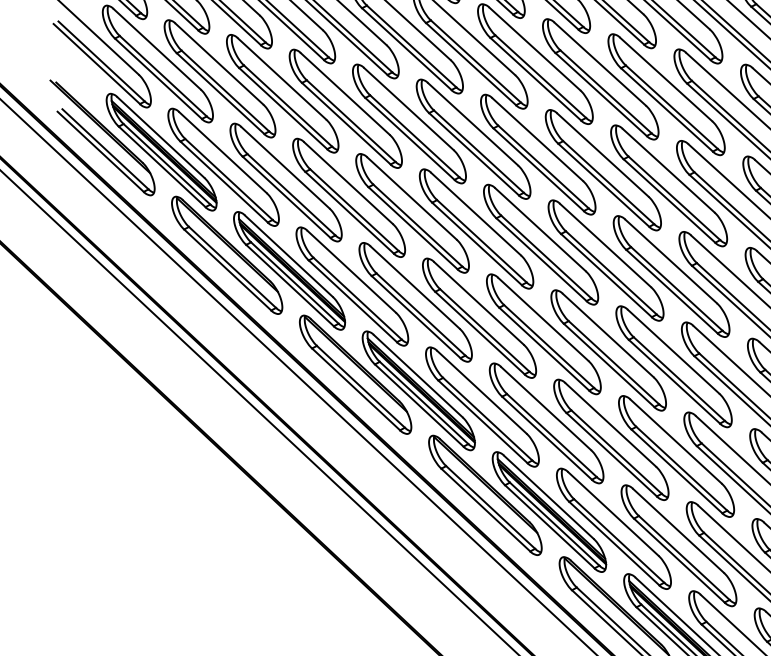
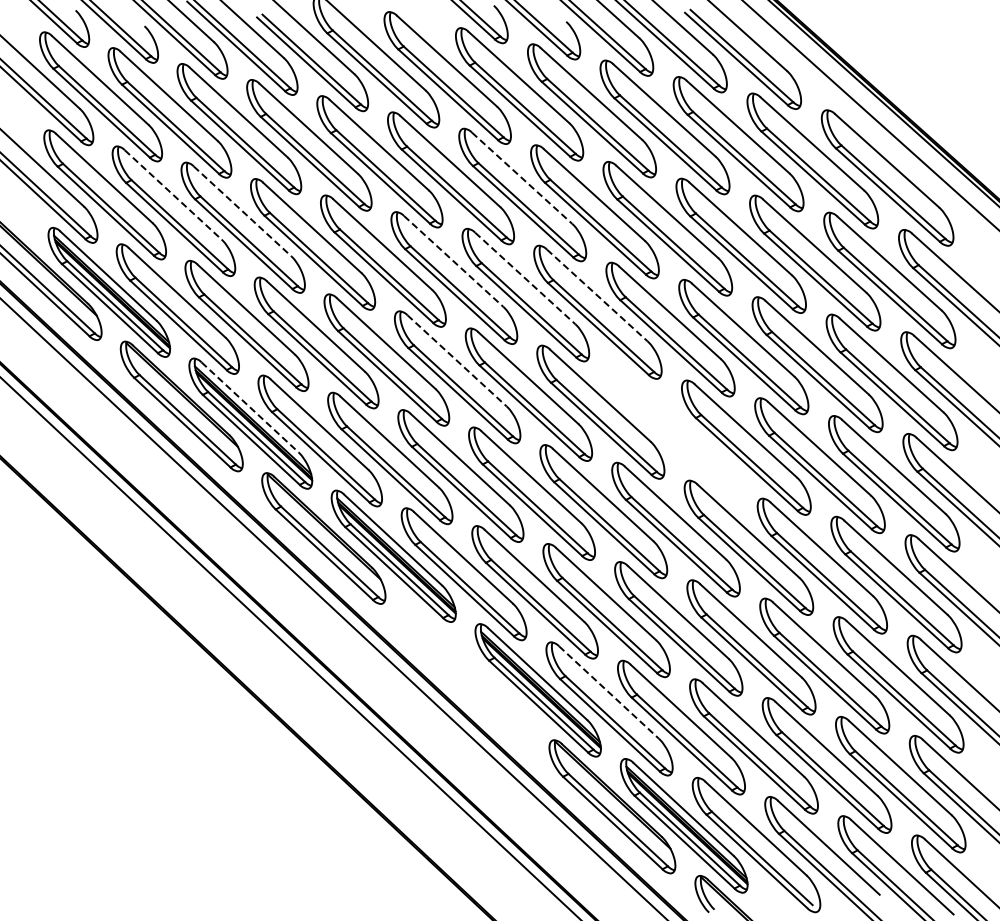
line: (535, 49) -> (522, 178), solid -> dashed
line: (219, 63) -> (173, 194), solid -> dashed
line: (282, 79) -> (242, 211), solid -> dashed
line: (473, 124) -> (454, 261), solid -> dashed
line: (537, 139) -> (525, 278), solid -> dashed
line: (603, 155) -> (597, 295), solid -> dashed
line: (476, 214) -> (457, 361), solid -> dashed
line: (289, 256) -> (250, 407), solid -> dashed
part: (671, 276) -> (673, 429), removed
part: (485, 495) -> (467, 671), removed
line: (613, 513) -> (609, 692), solid -> dashed

